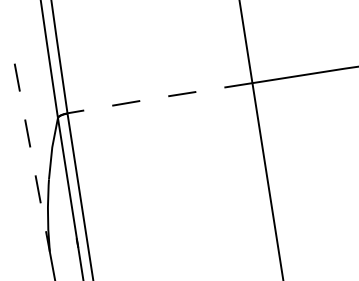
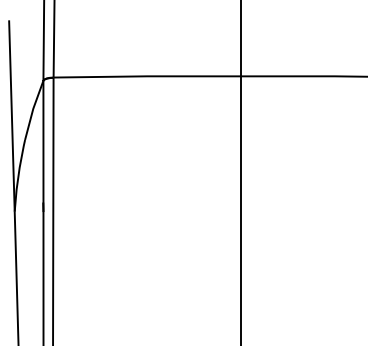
line: (160, 97) -> (147, 76), dashed -> solid
line: (31, 158) -> (11, 116), dashed -> solid

